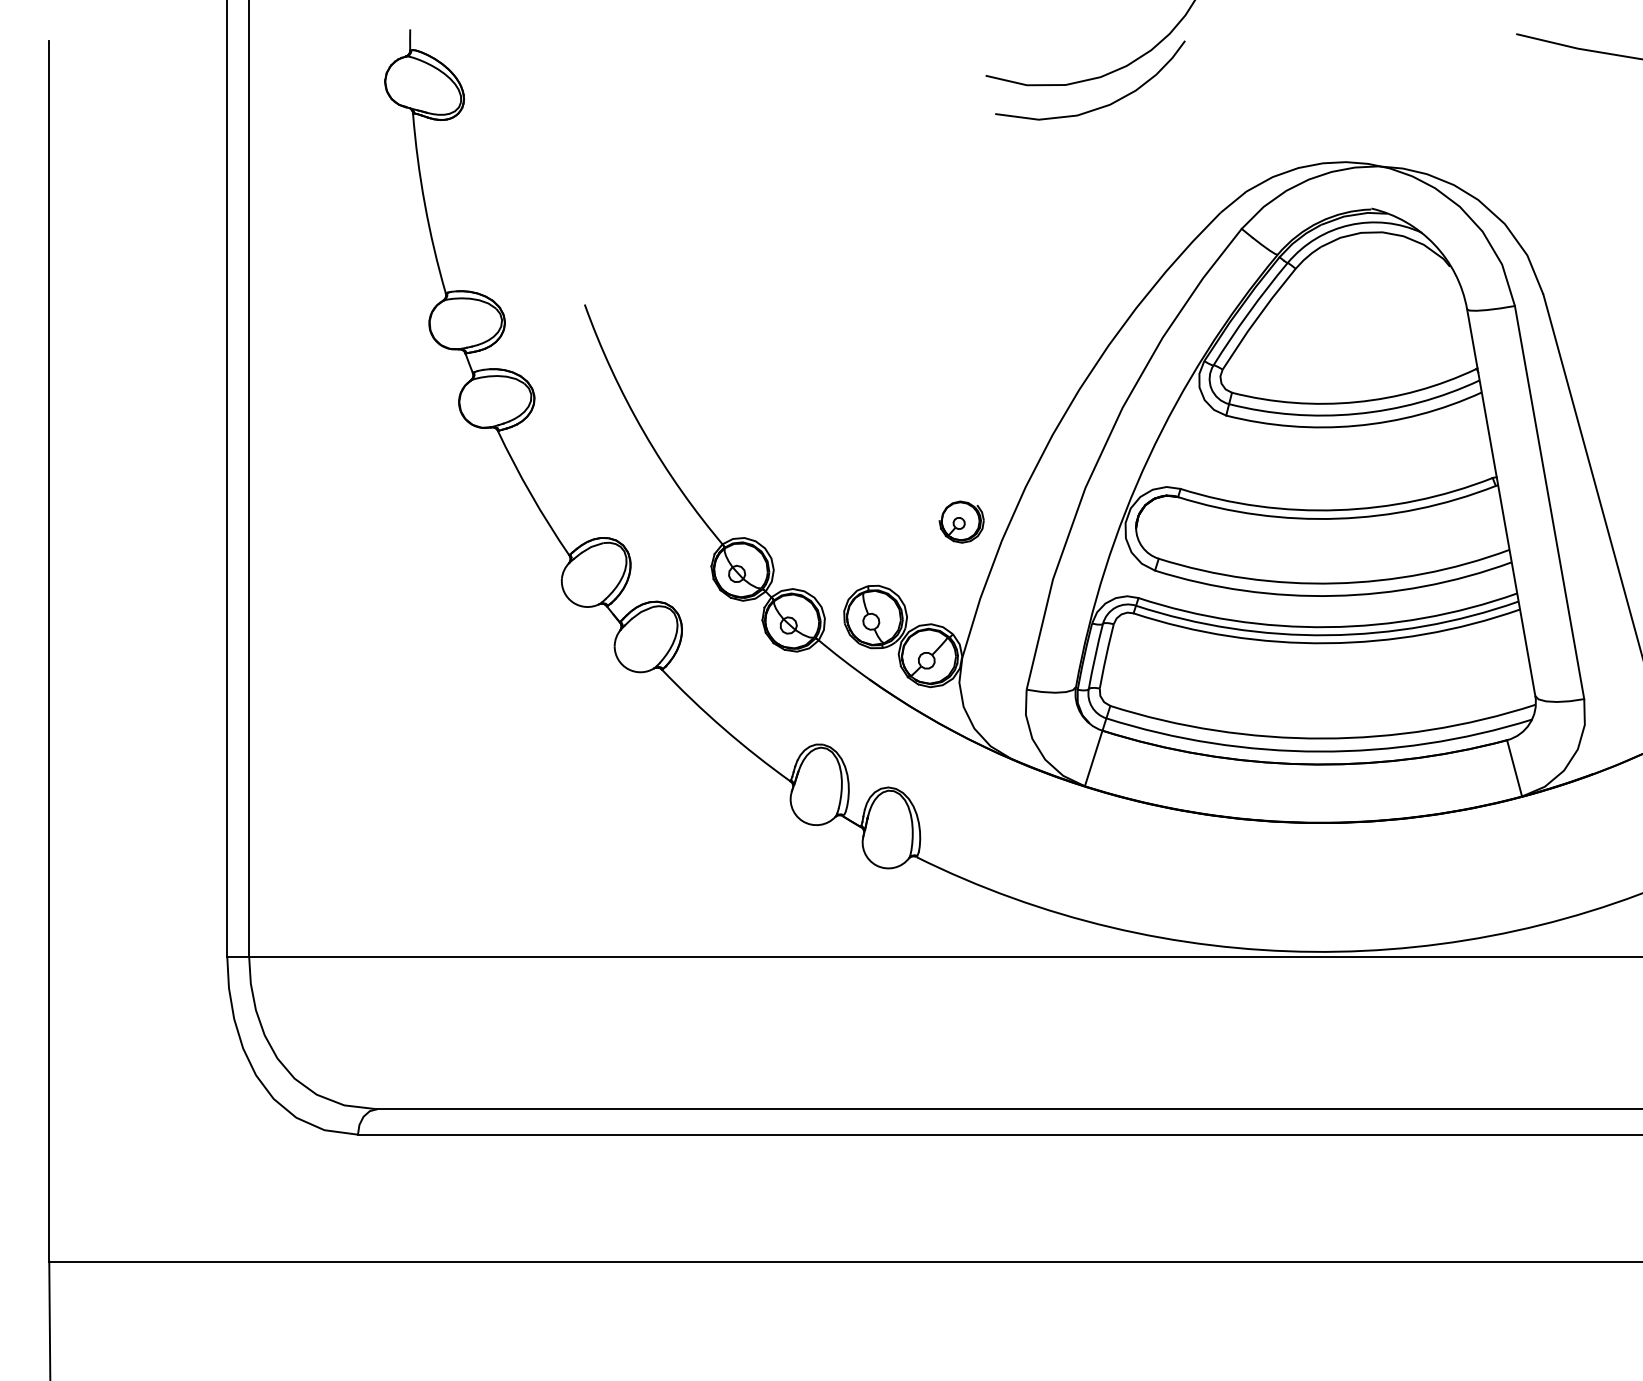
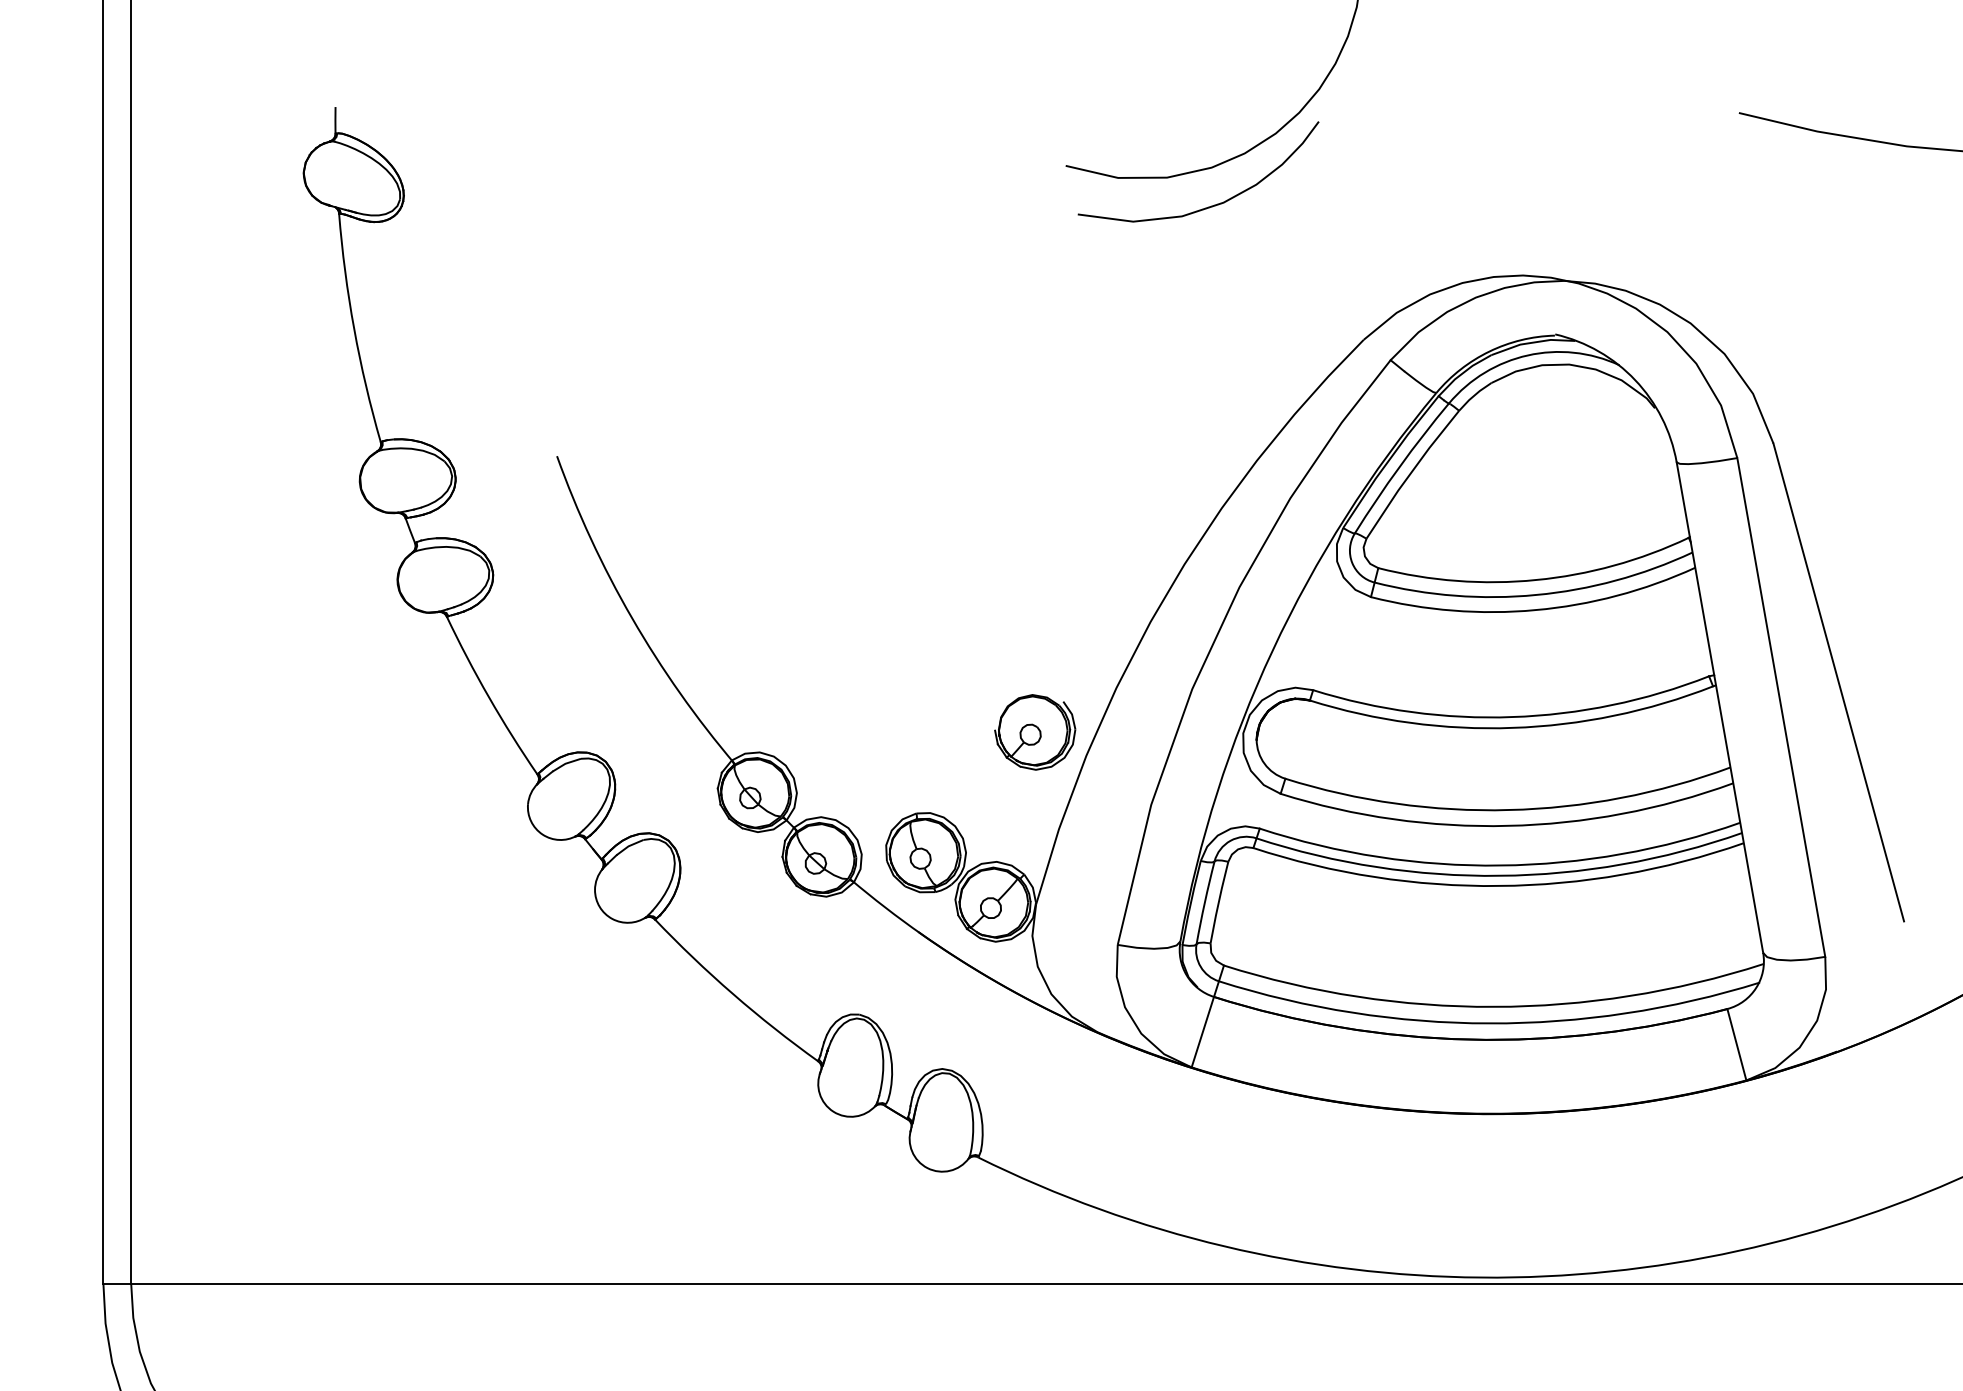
part: (961, 521) -> (1035, 731), size x1.43

